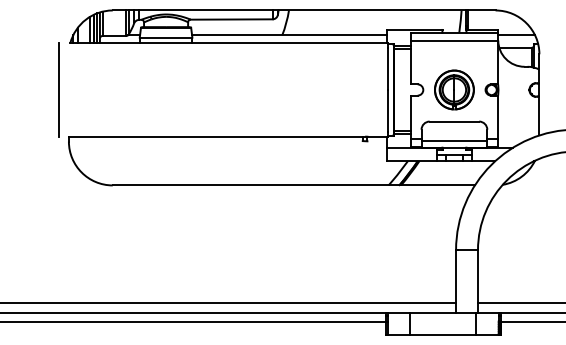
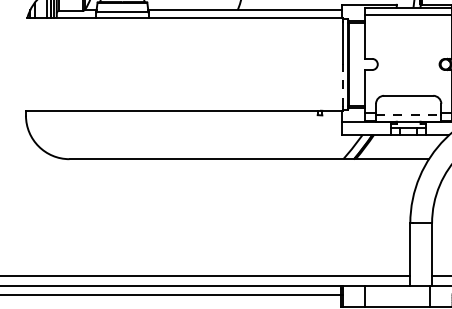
line: (59, 89) -> (16, 63), removed
part: (454, 89) -> (408, 63), removed
line: (387, 110) -> (342, 84), solid -> dashed
line: (454, 140) -> (408, 114), solid -> dashed

